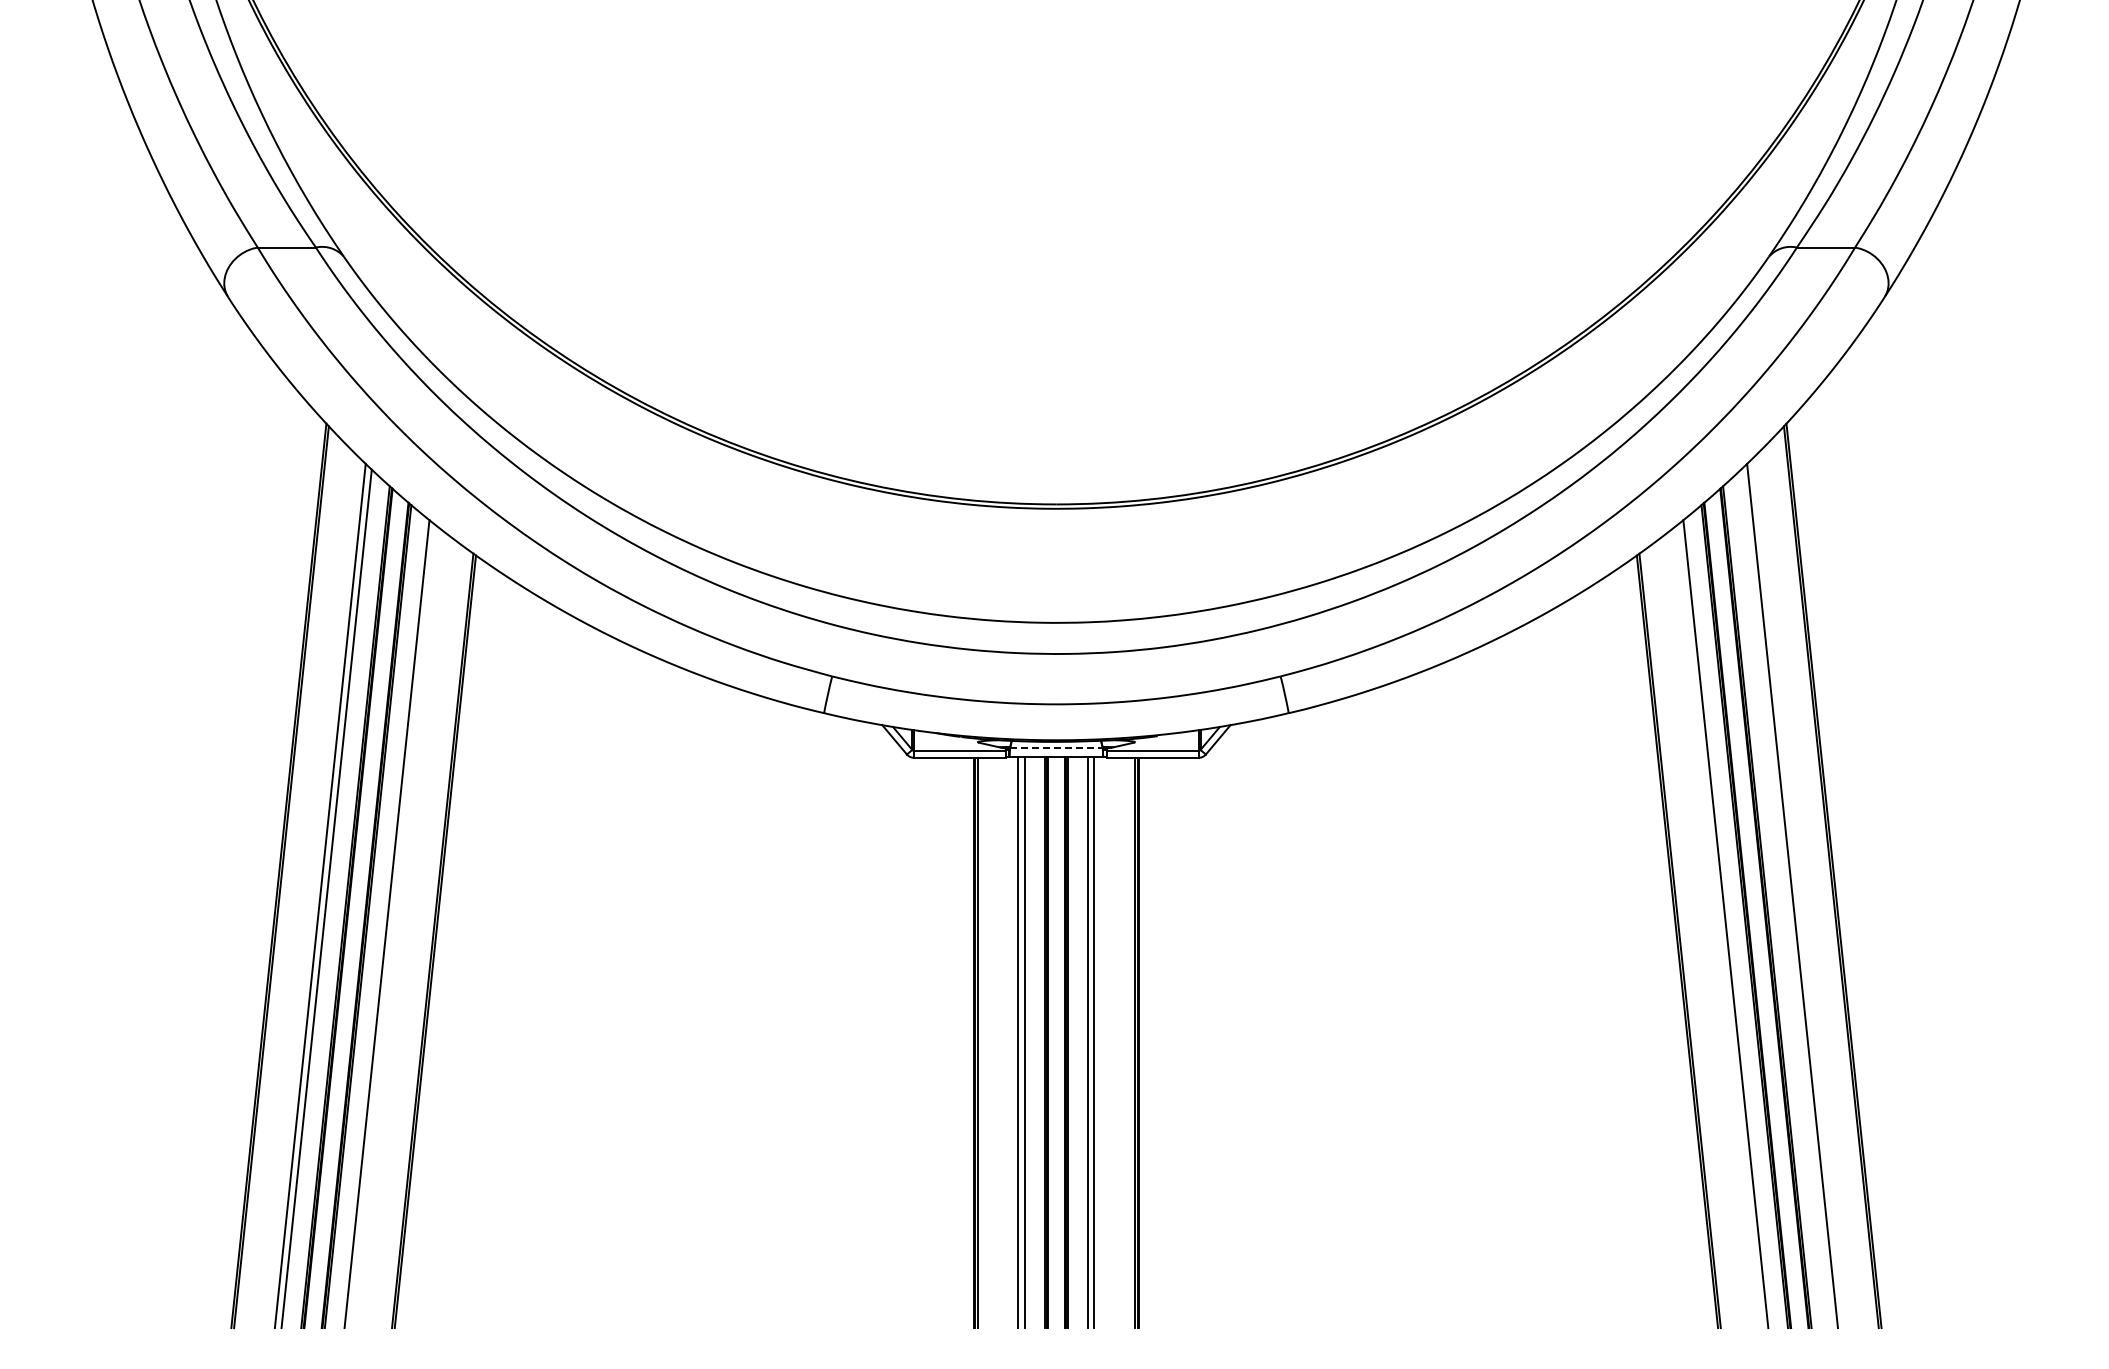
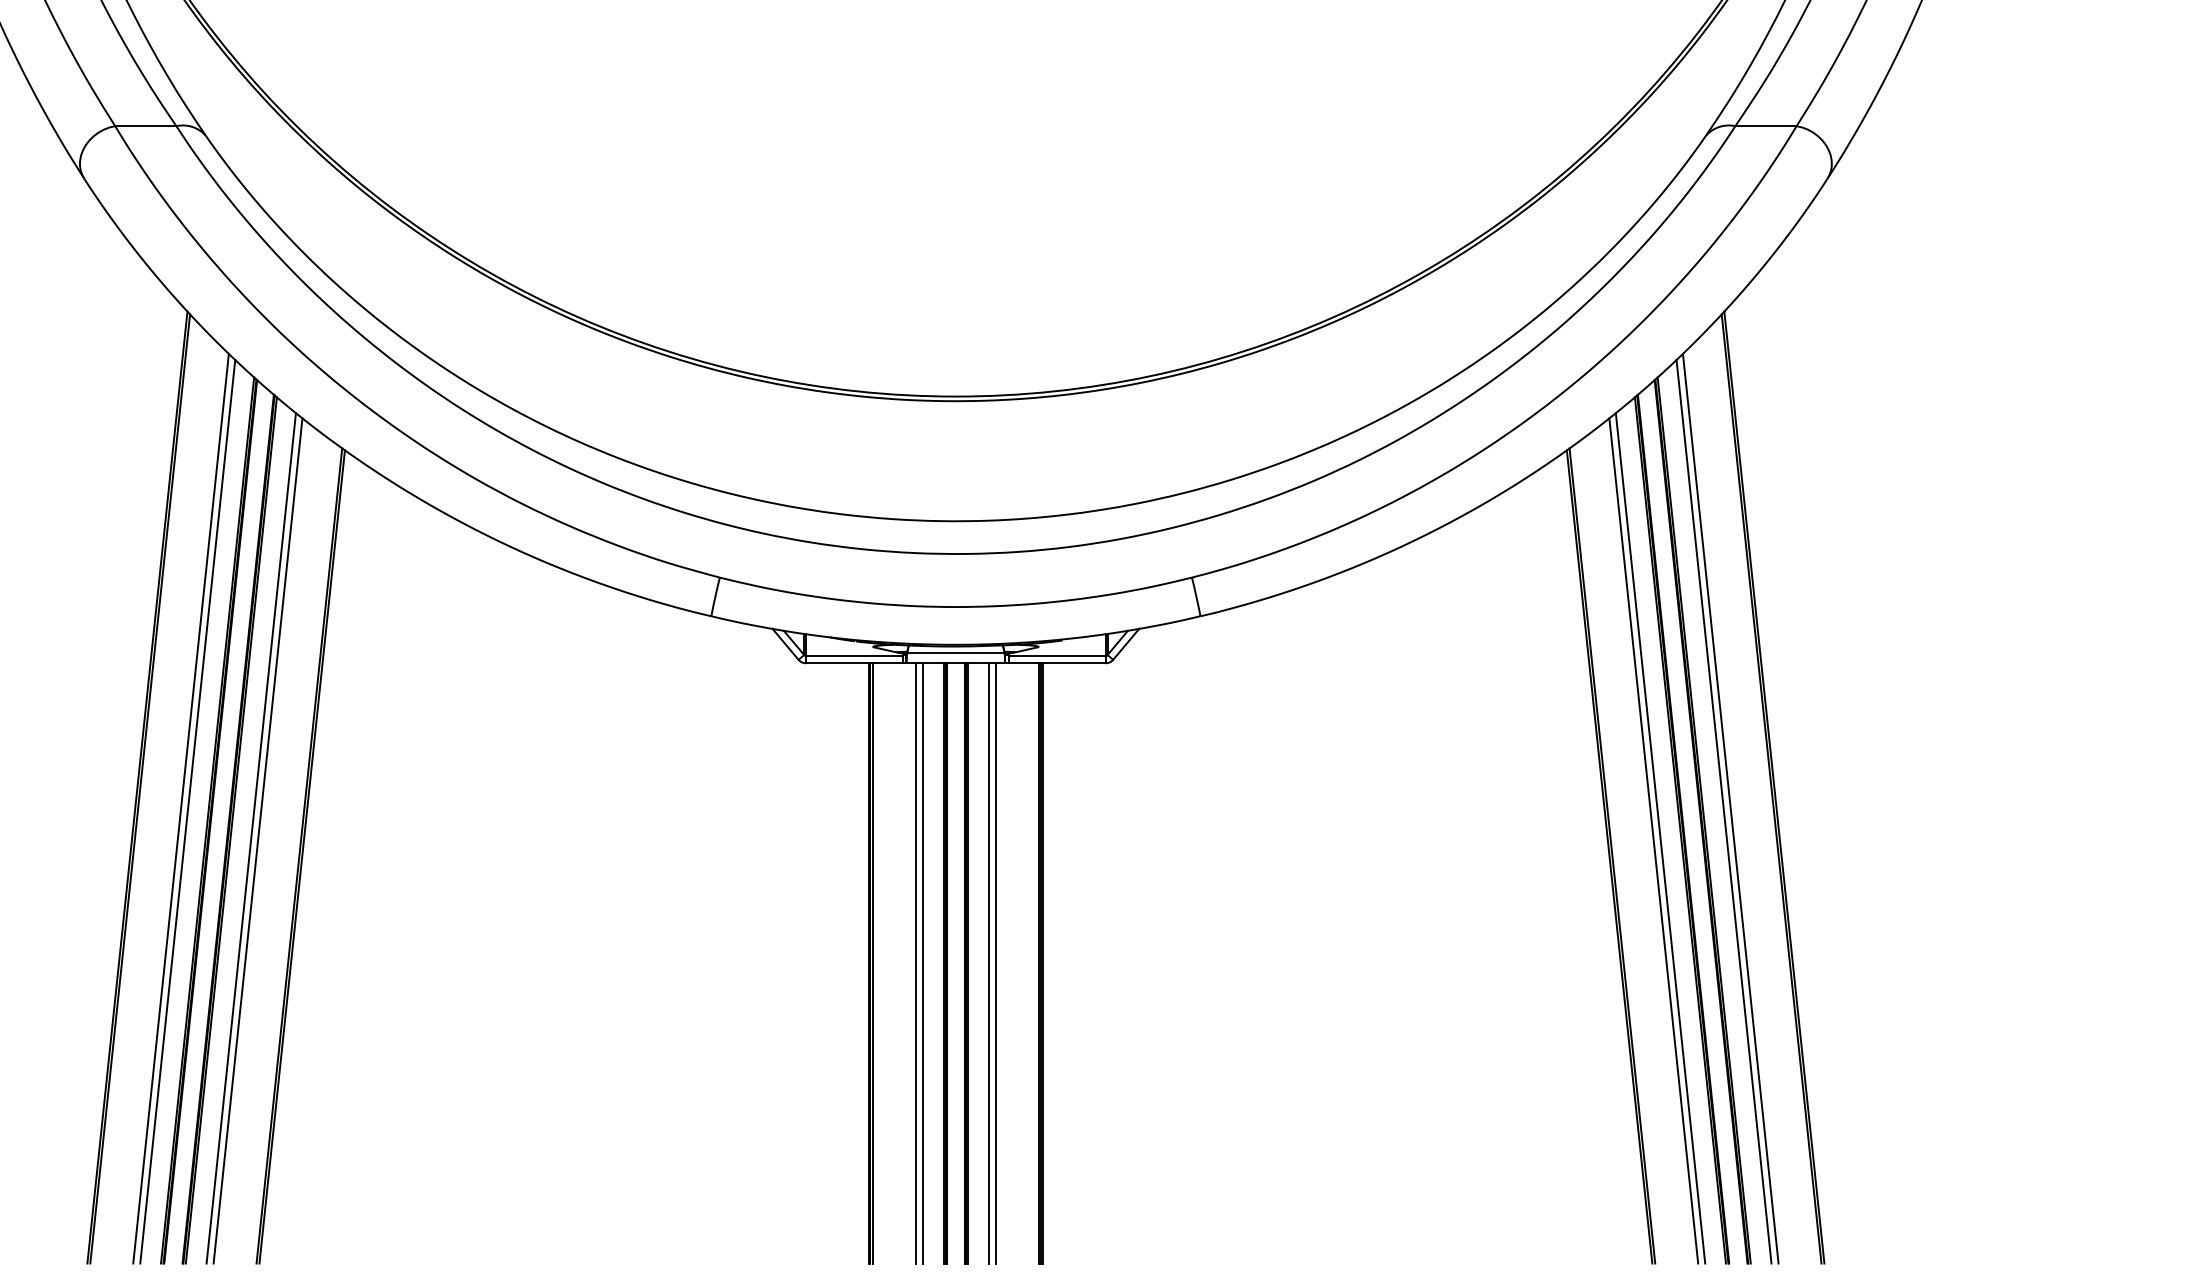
line: (1056, 748) -> (955, 653), dashed -> solid
line: (1786, 898) -> (1724, 811), added
line: (393, 926) -> (258, 840), added
line: (1719, 926) -> (1653, 840), added

